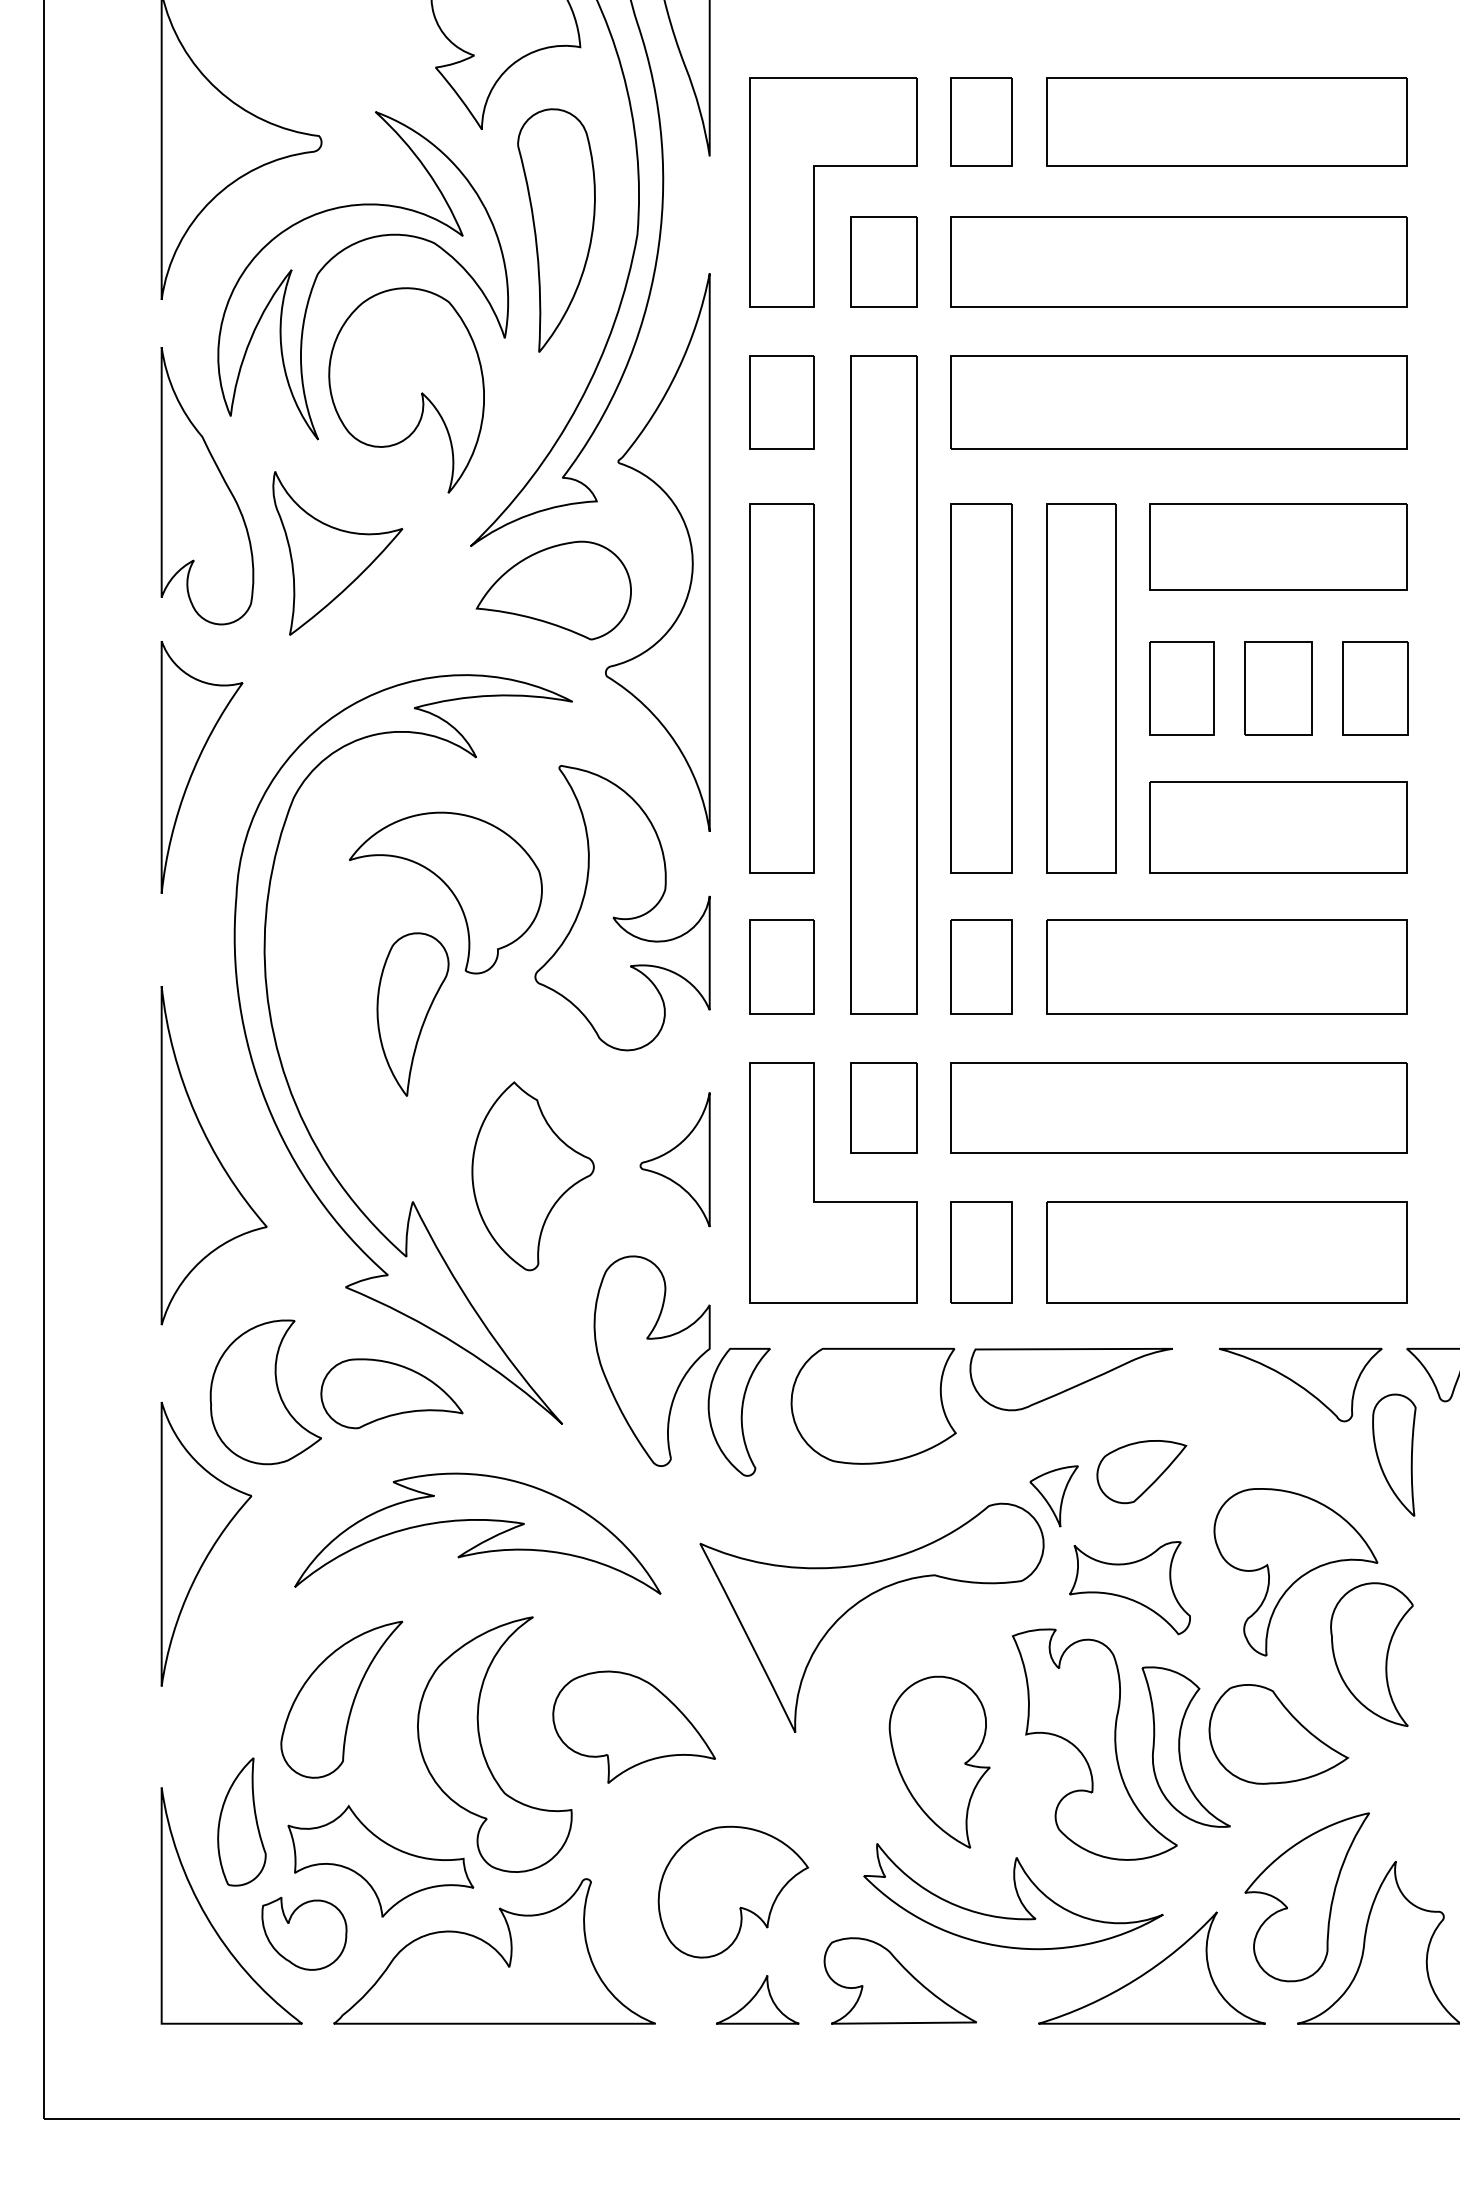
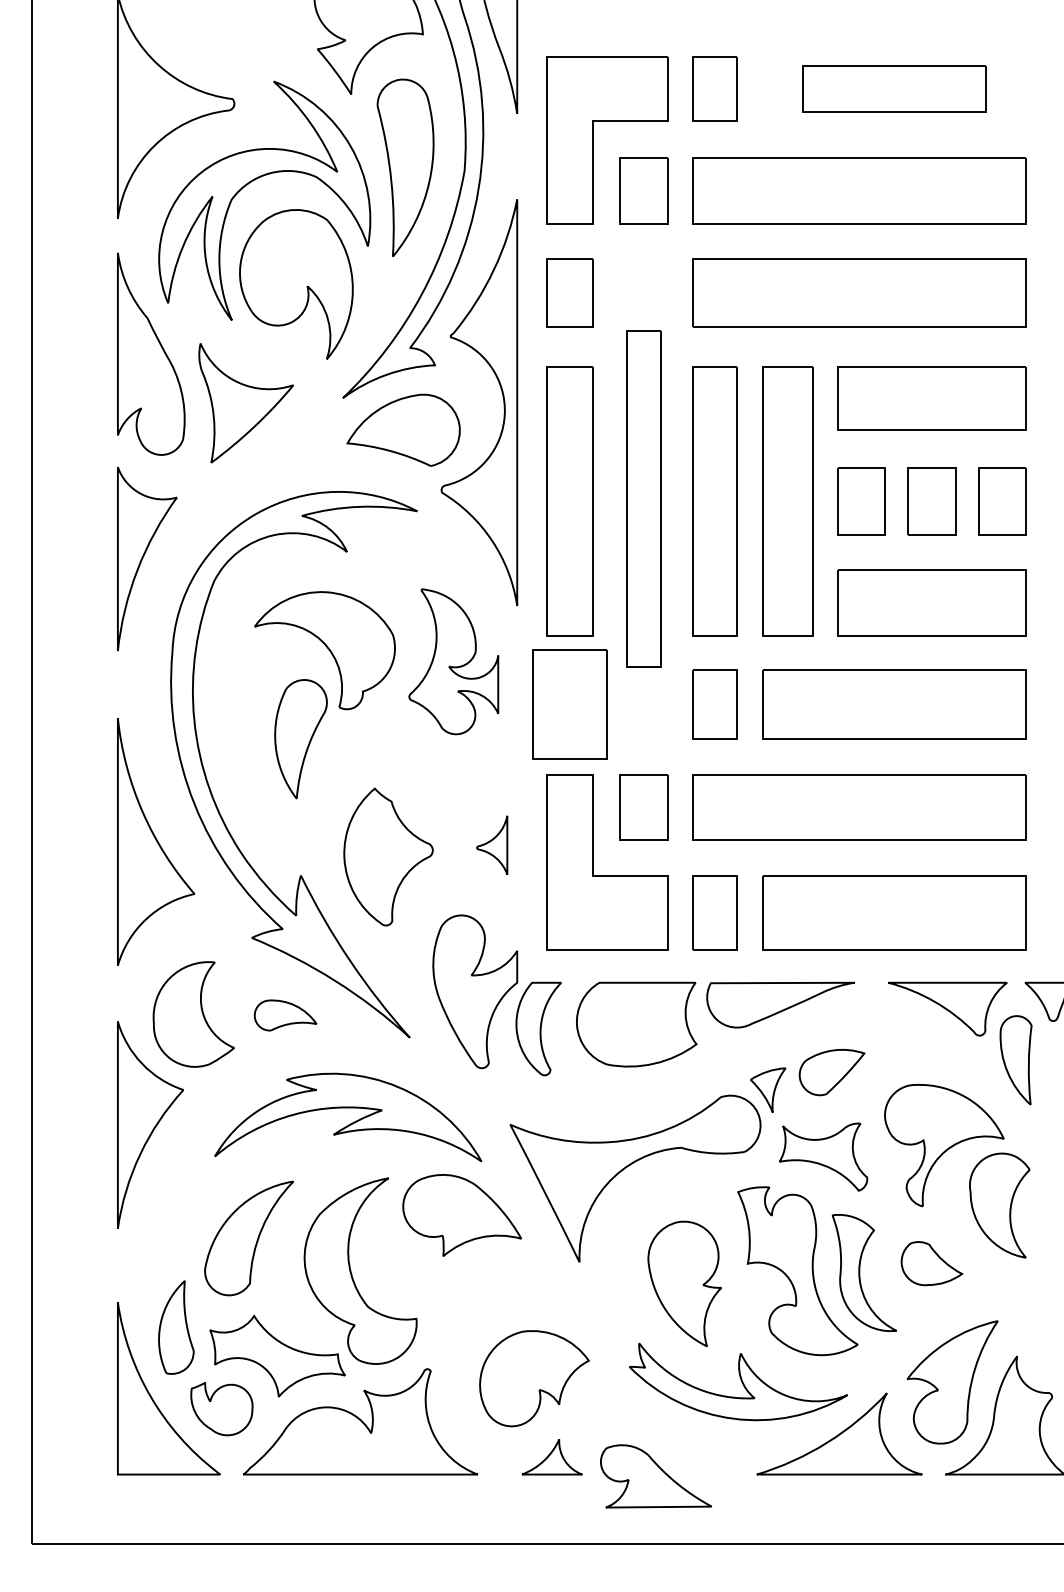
part: (1227, 121) -> (894, 88), size x0.7
part: (883, 684) -> (643, 498), size x0.7
part: (622, 907) -> (453, 661), size x0.7
part: (781, 966) -> (569, 704), size x1.6
part: (675, 1160) -> (492, 845), size x0.6
part: (391, 1393) -> (285, 1015), size x0.6
part: (633, 1727) -> (461, 1215), moved
part: (1278, 1734) -> (931, 1263), size x0.6
part: (899, 1981) -> (655, 1476), moved

